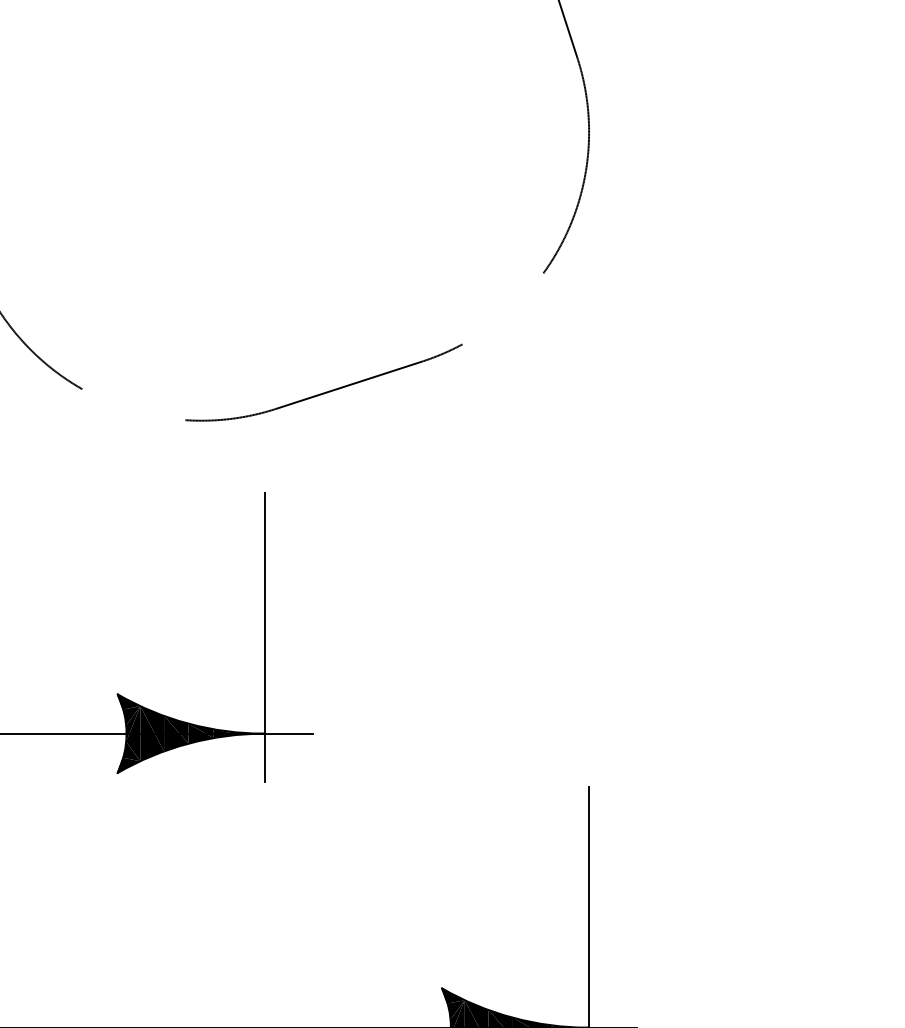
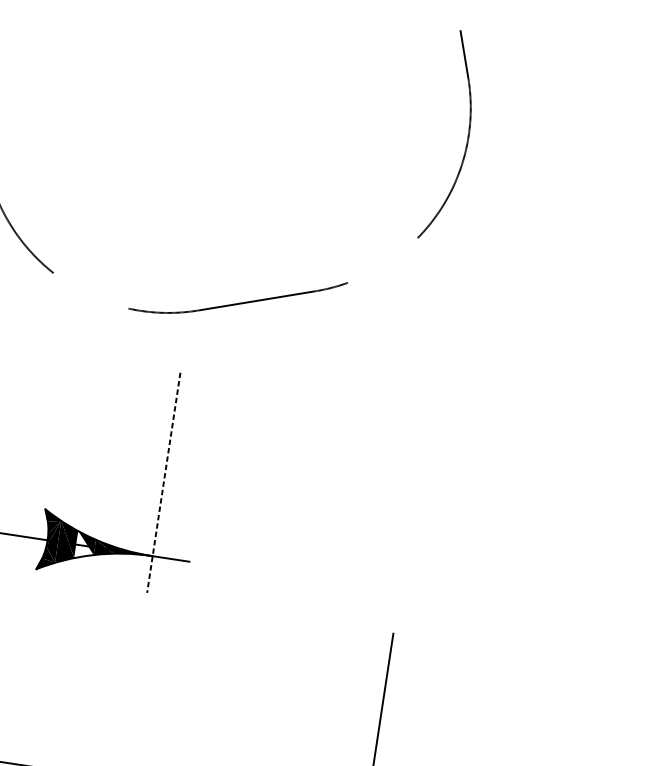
line: (264, 637) -> (163, 483), solid -> dashed
fill: (176, 733) -> (85, 545), removed

